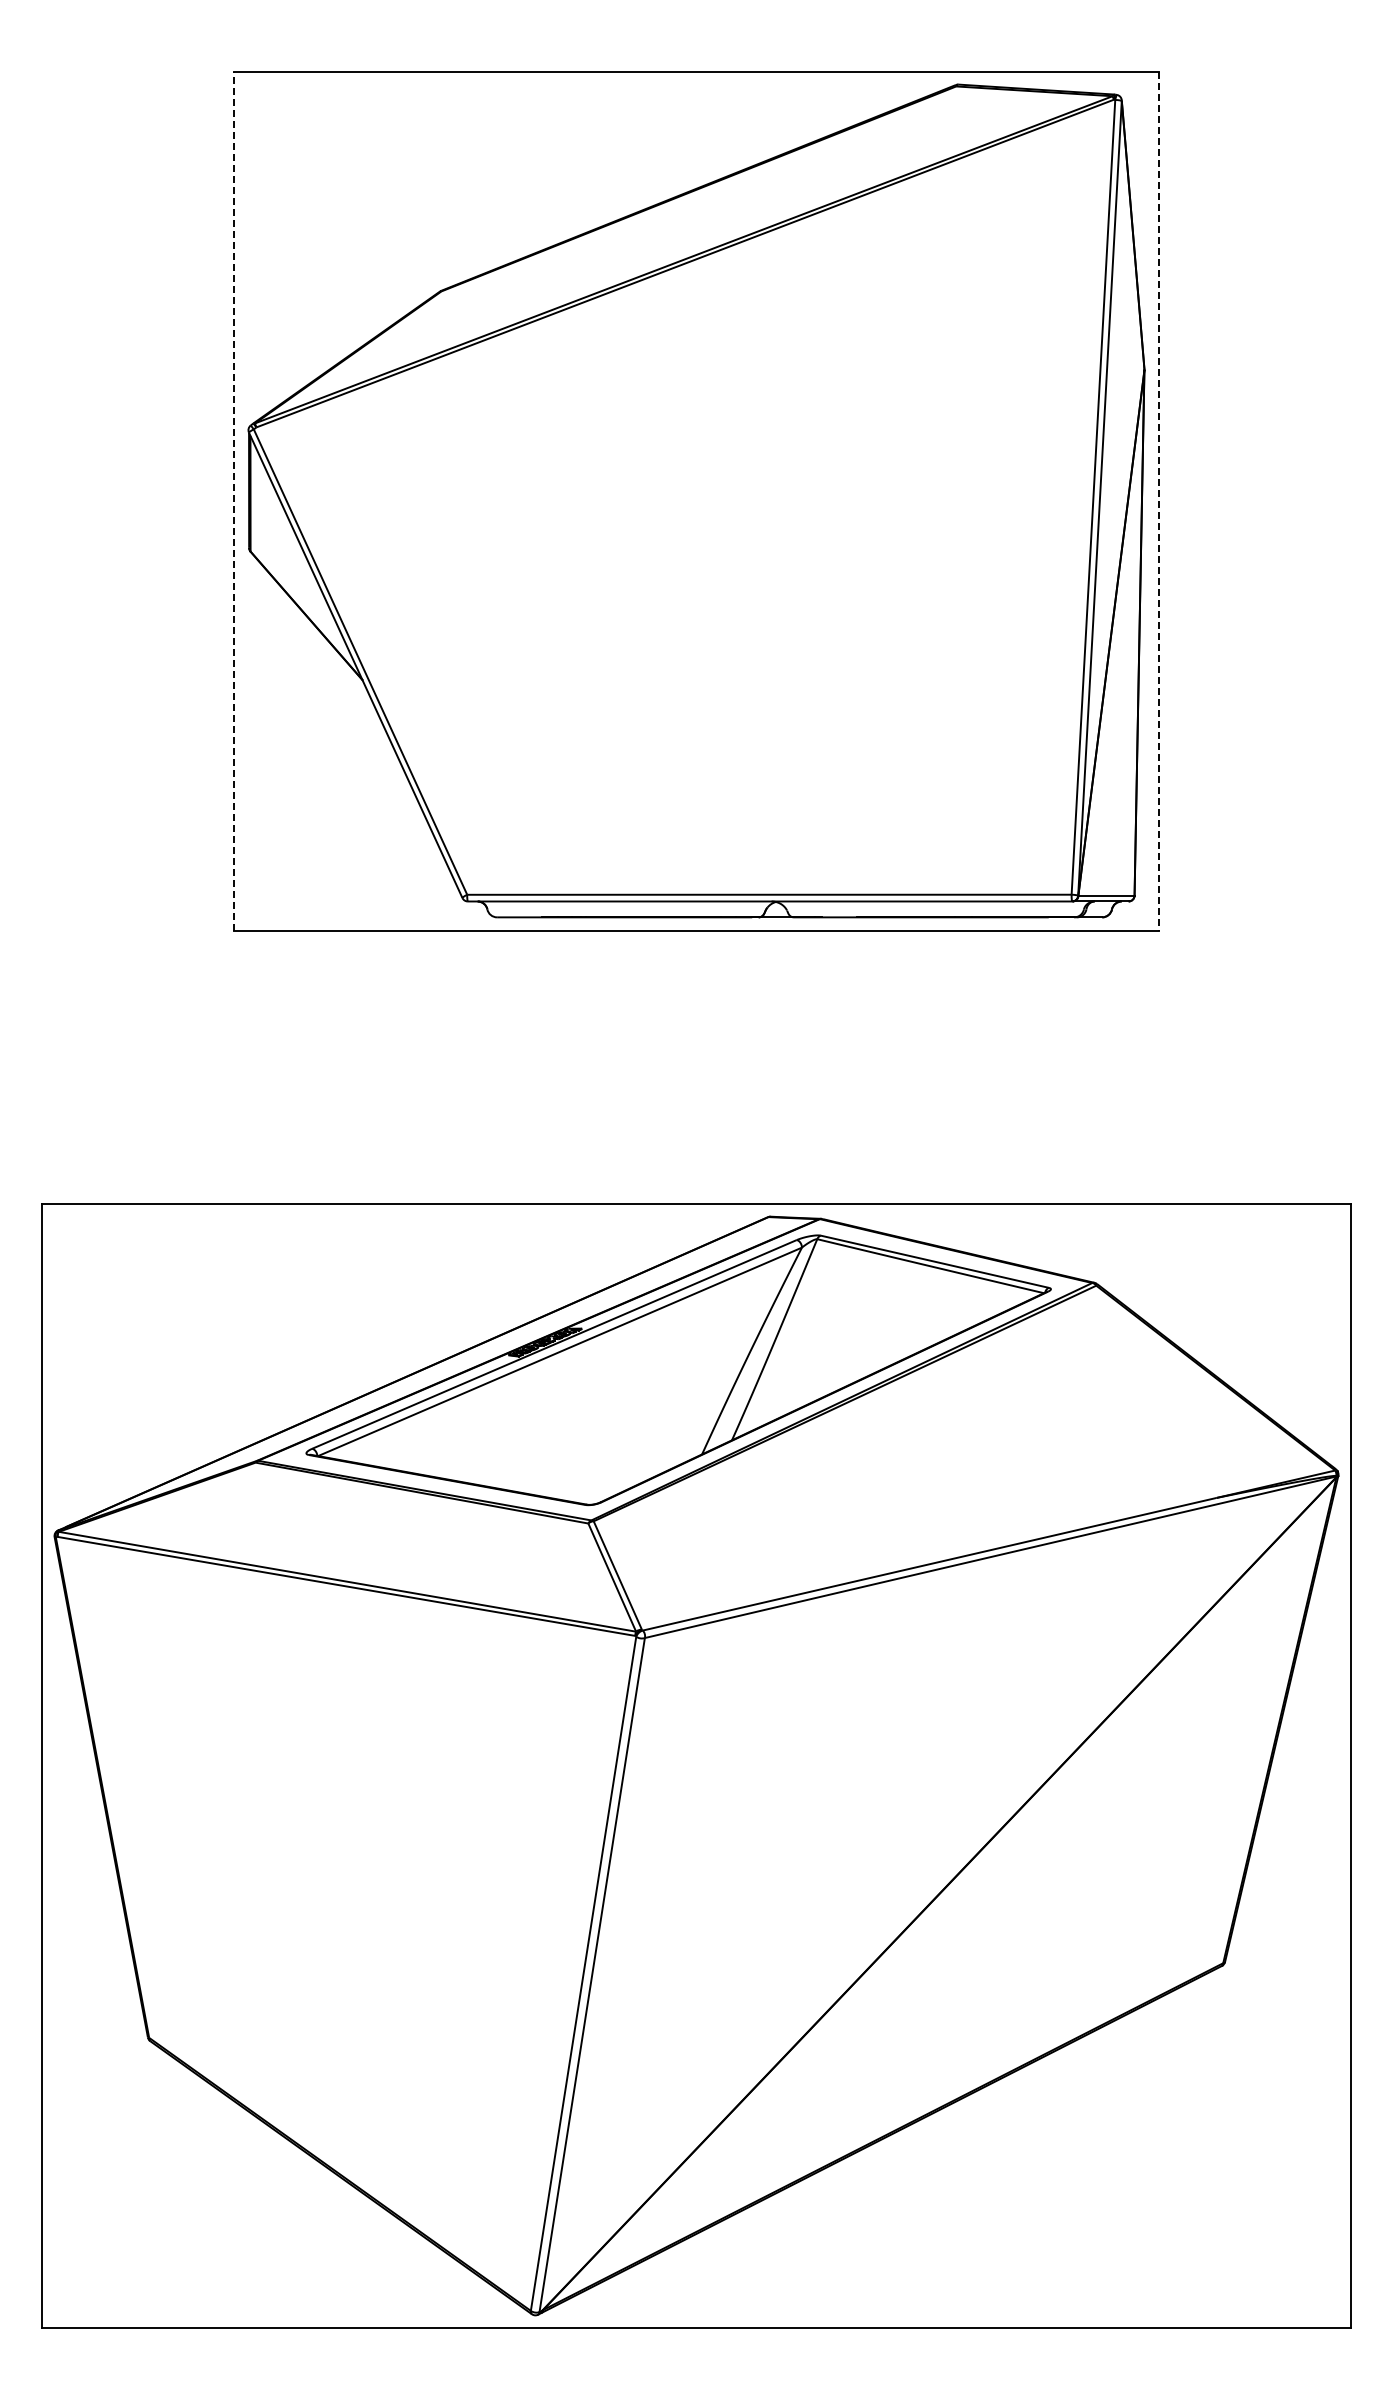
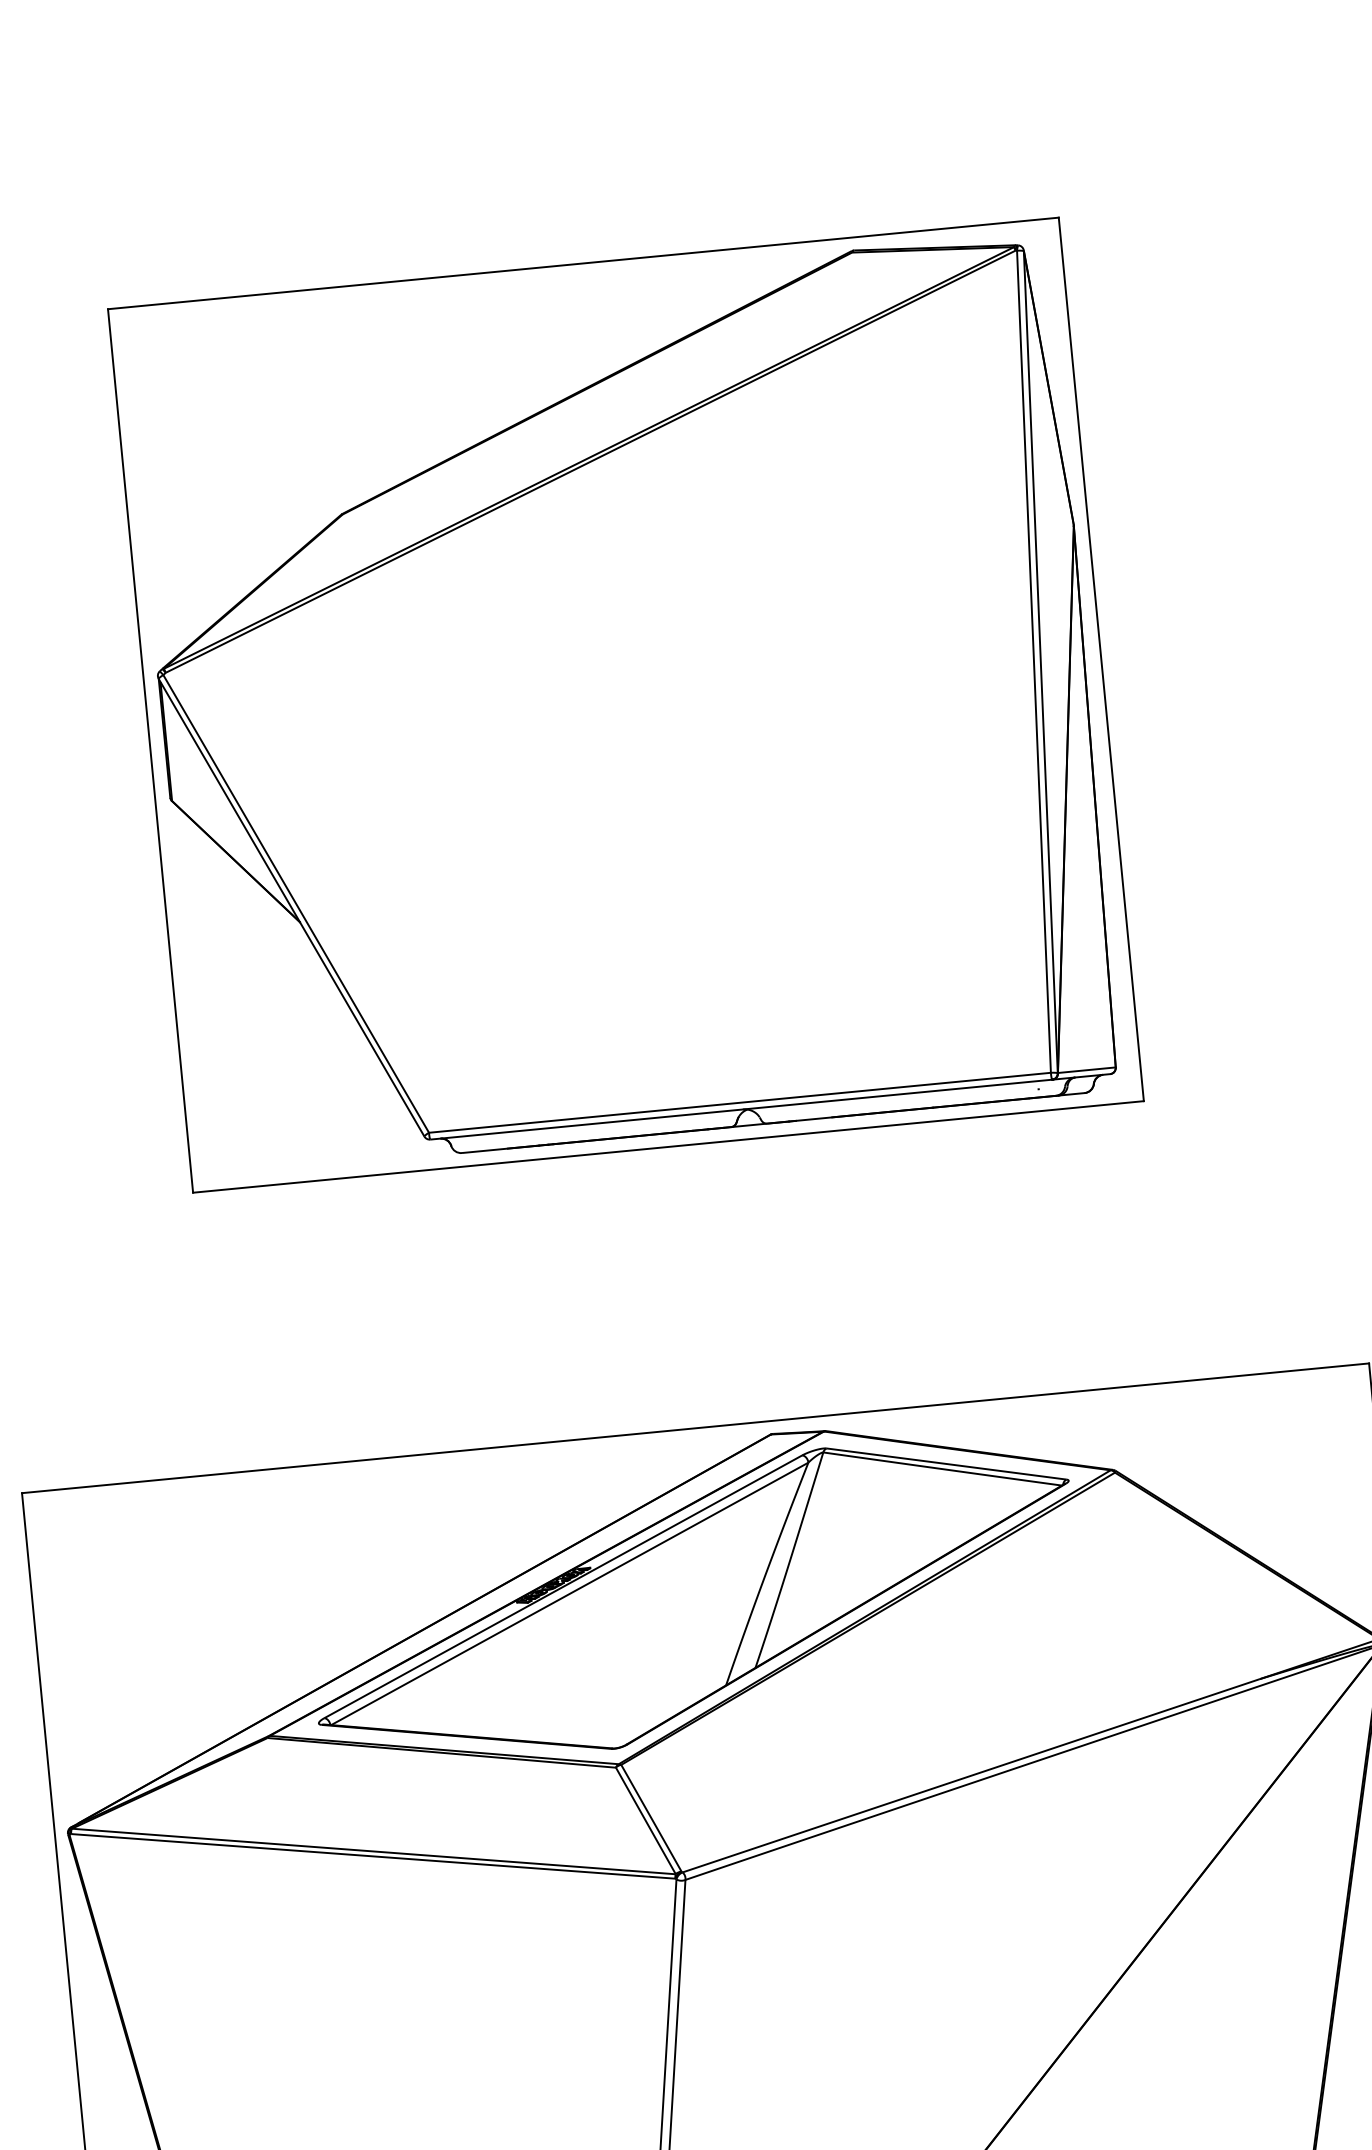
line: (234, 500) -> (150, 750), dashed -> solid
line: (1158, 501) -> (1101, 659), dashed -> solid

